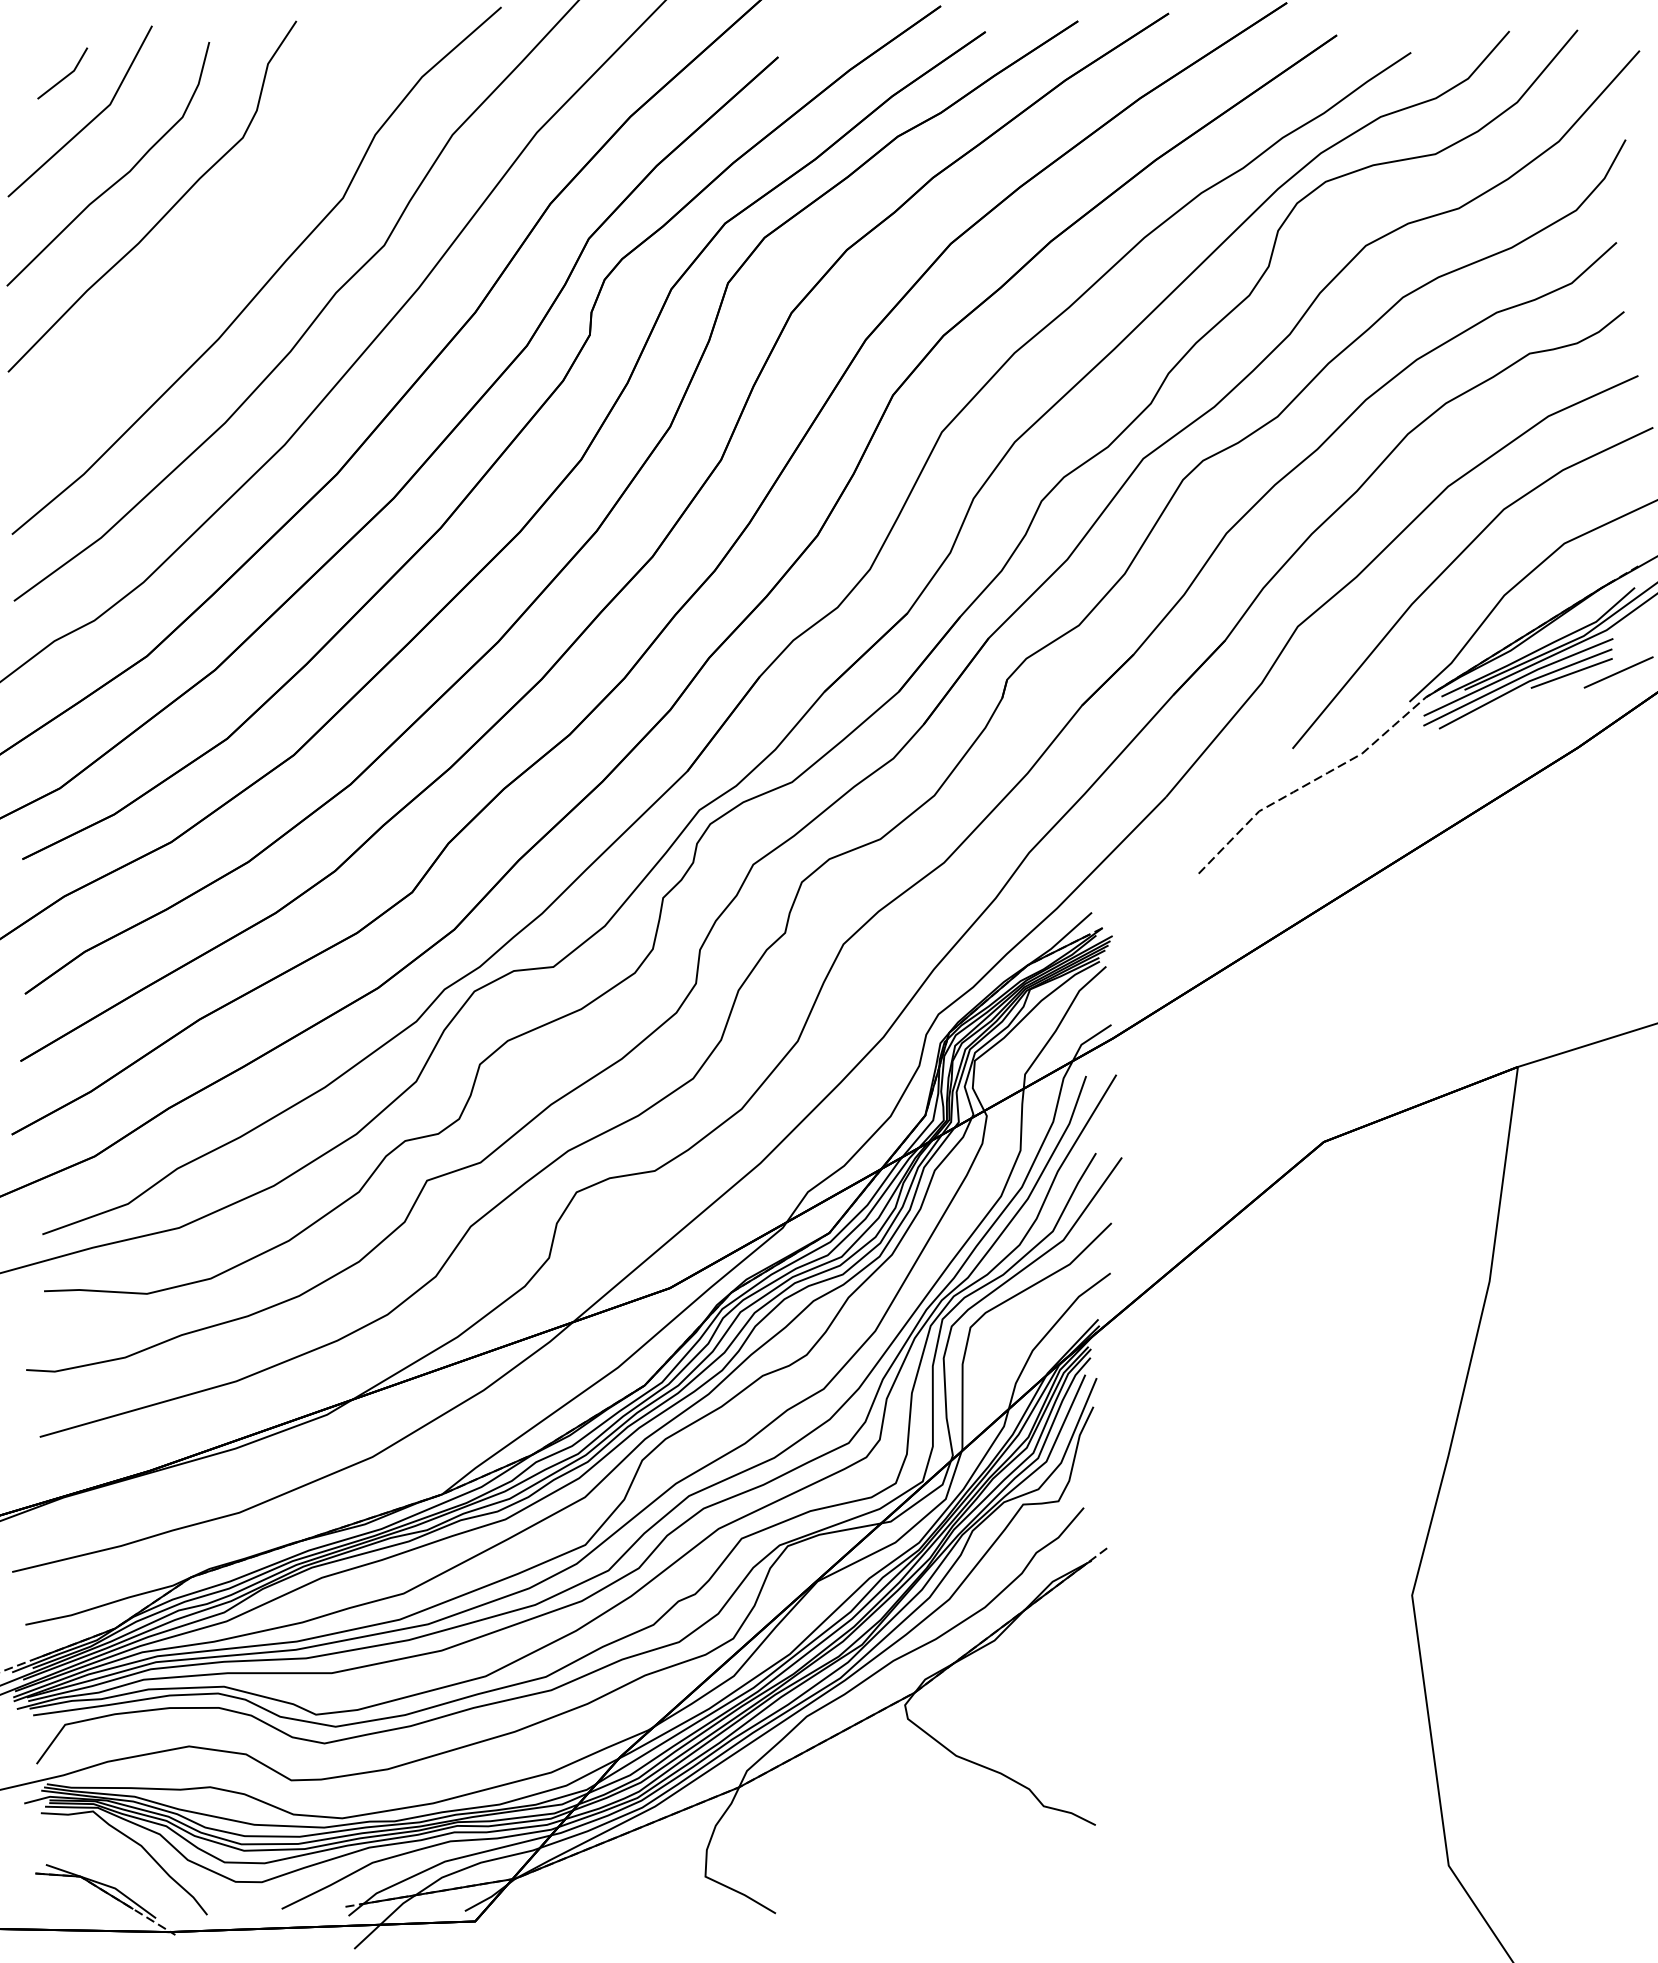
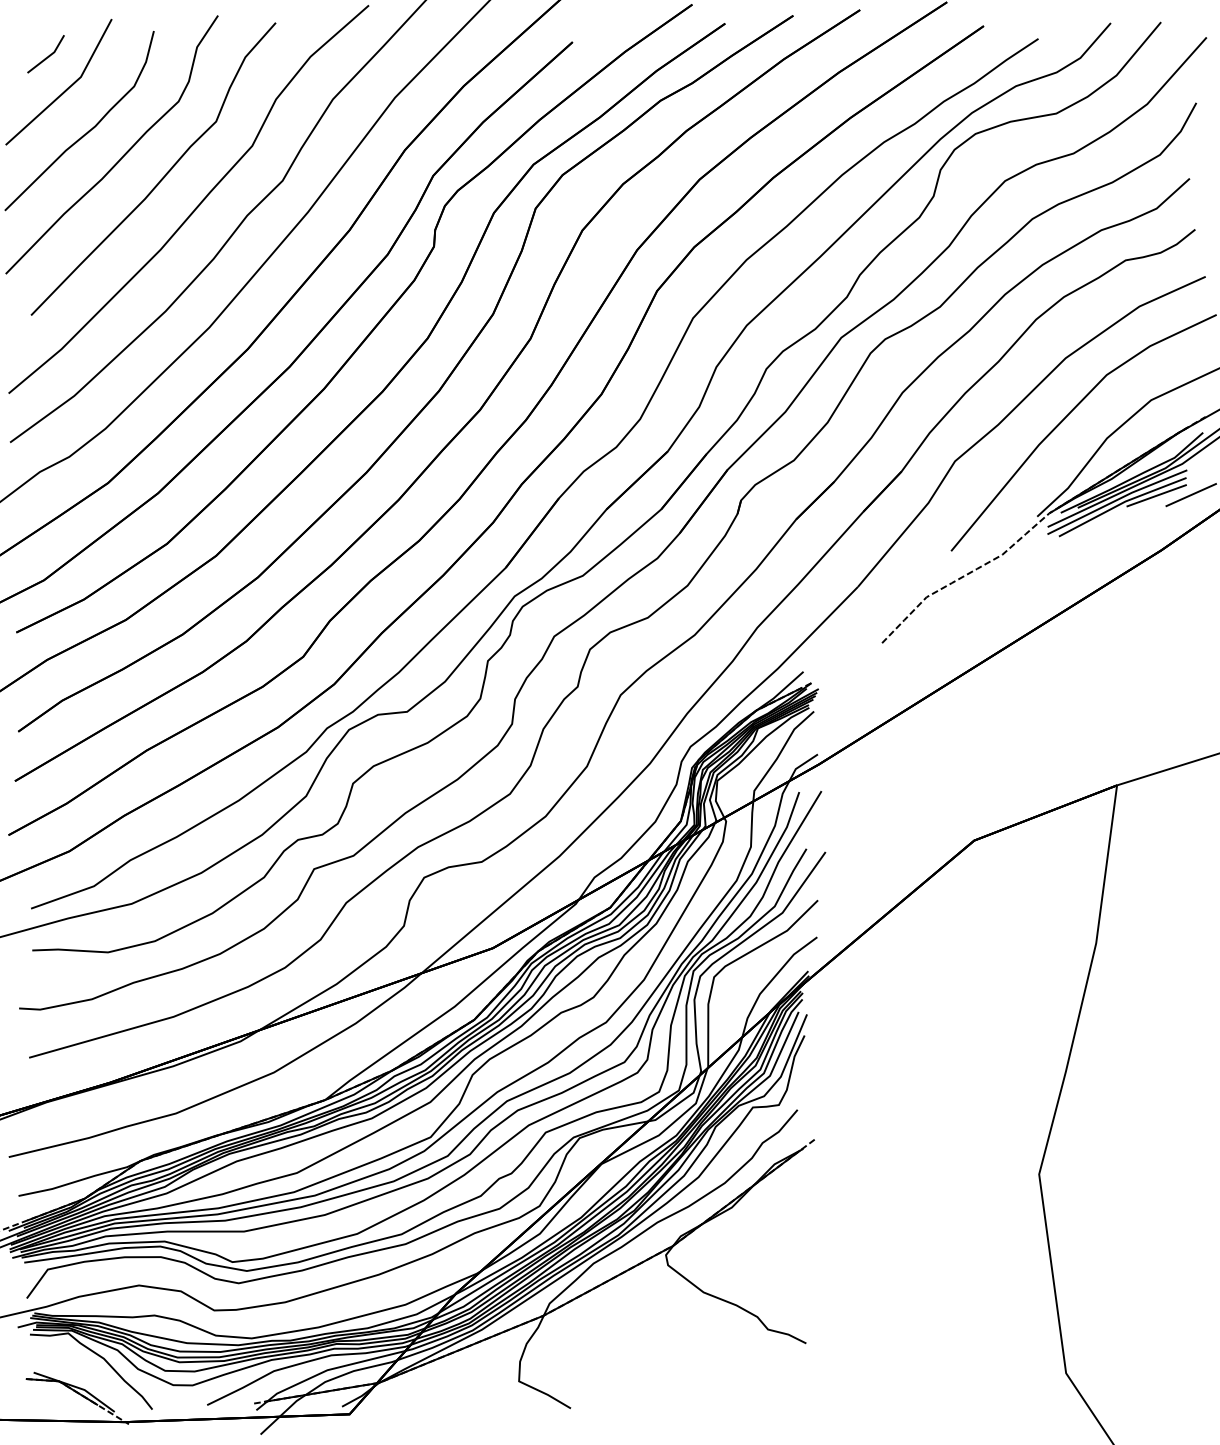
curve: (221, 240) -> (162, 177), added

